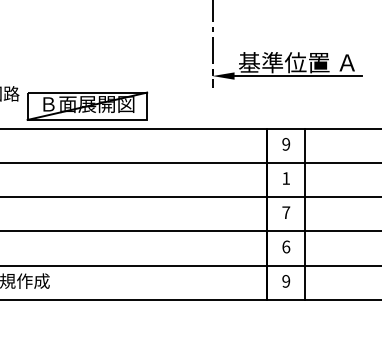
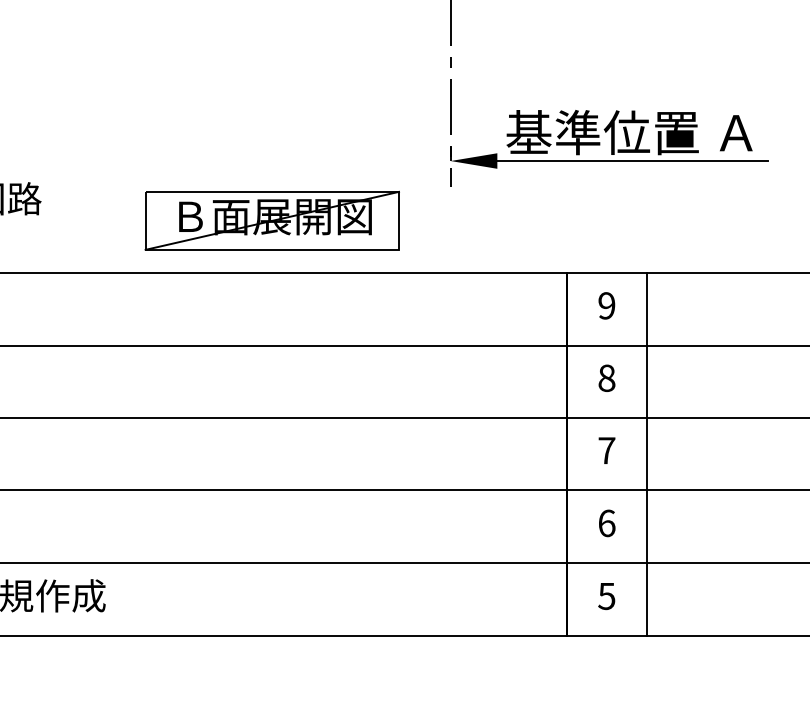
part: (87, 105) -> (272, 219), moved
text: (286, 178) -> (607, 378), 1 -> 8
text: (286, 281) -> (607, 596), 9 -> 5

